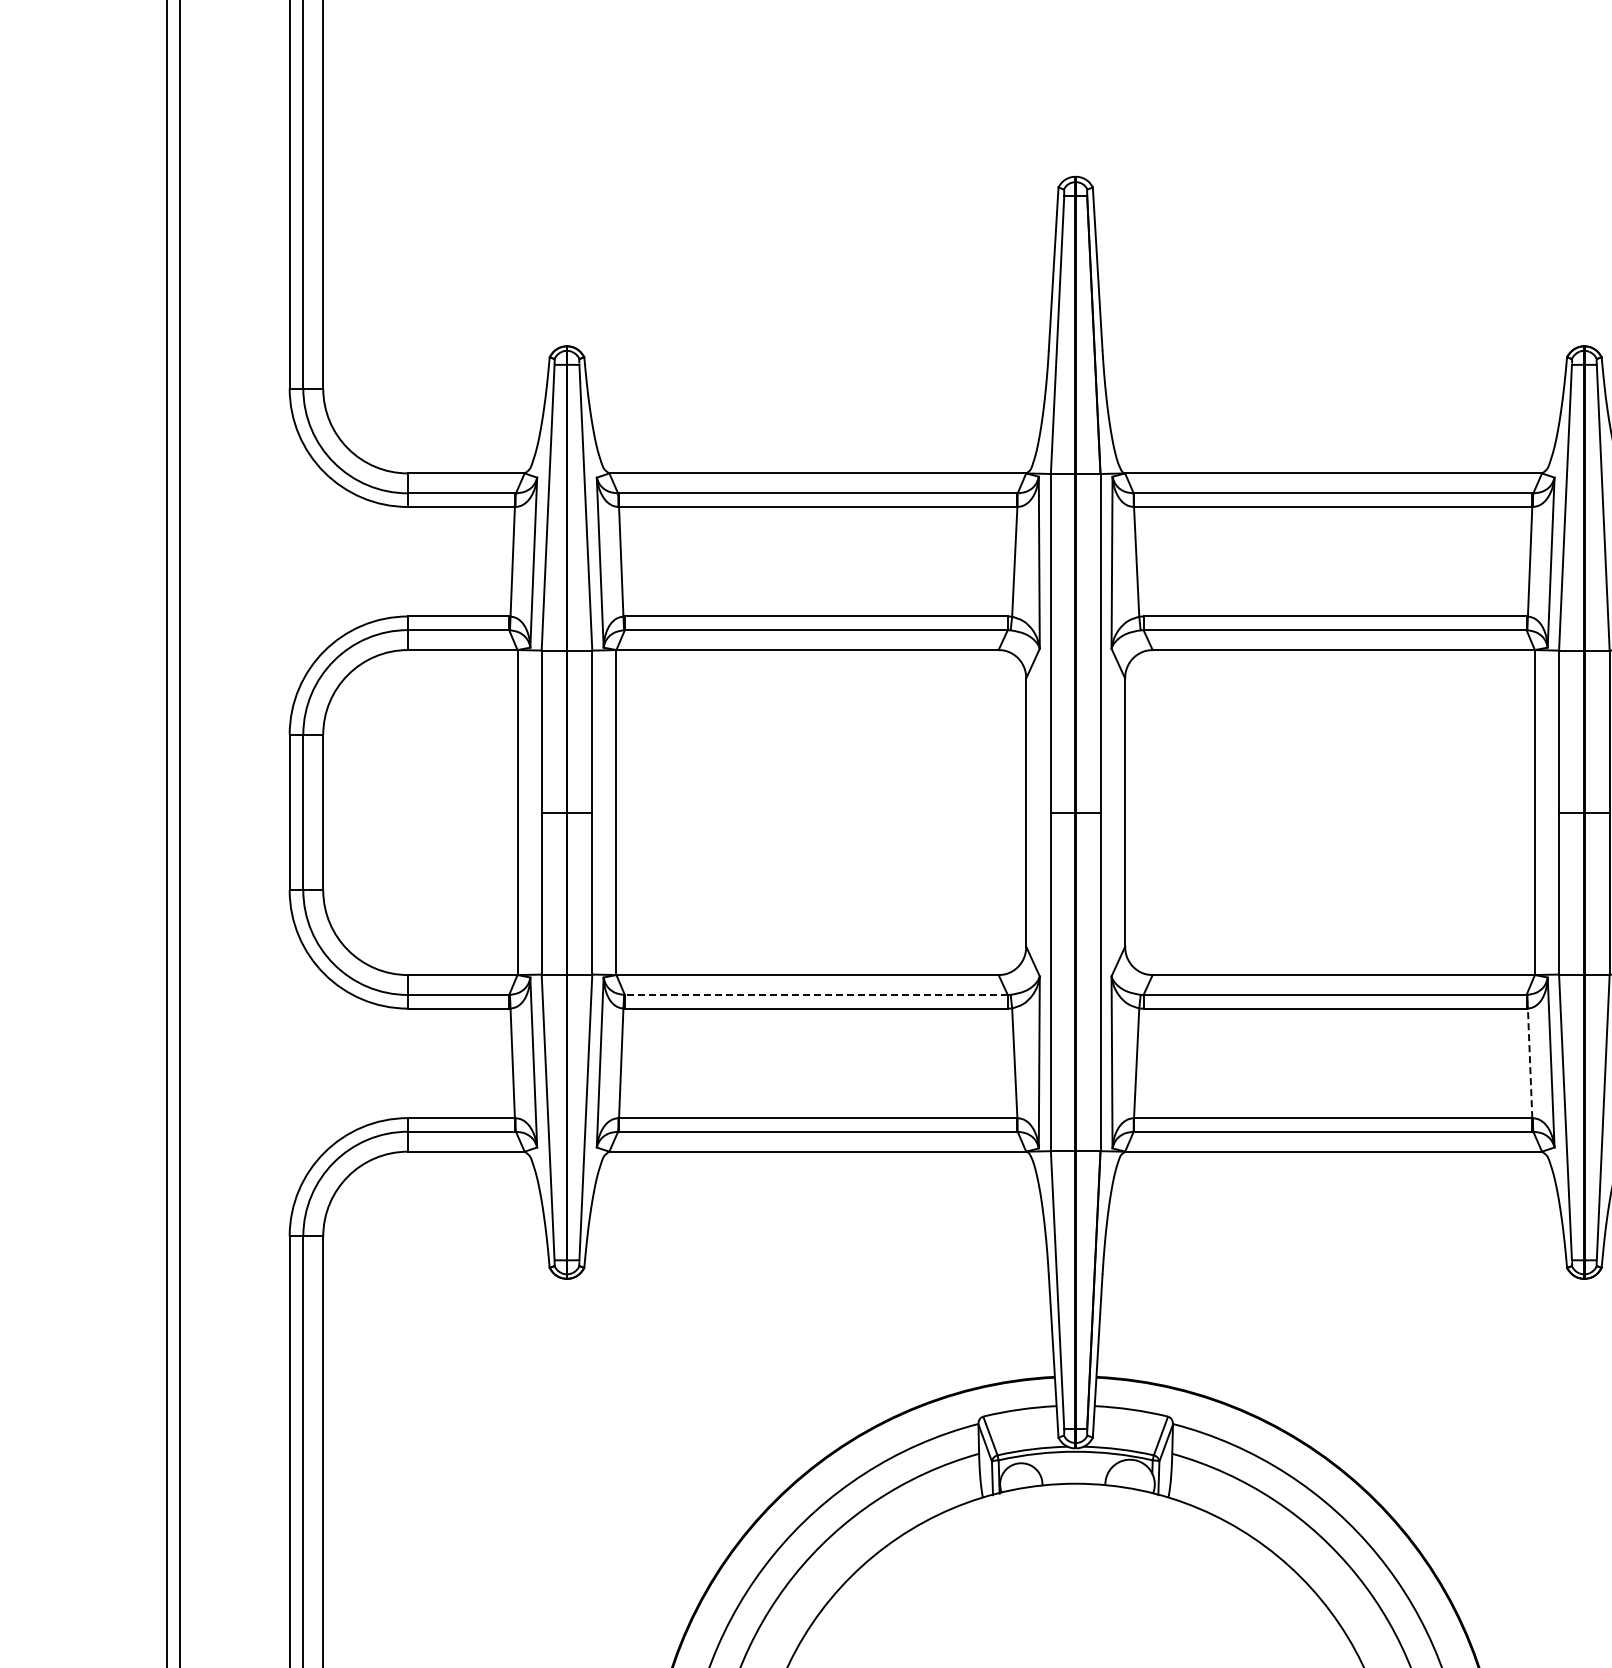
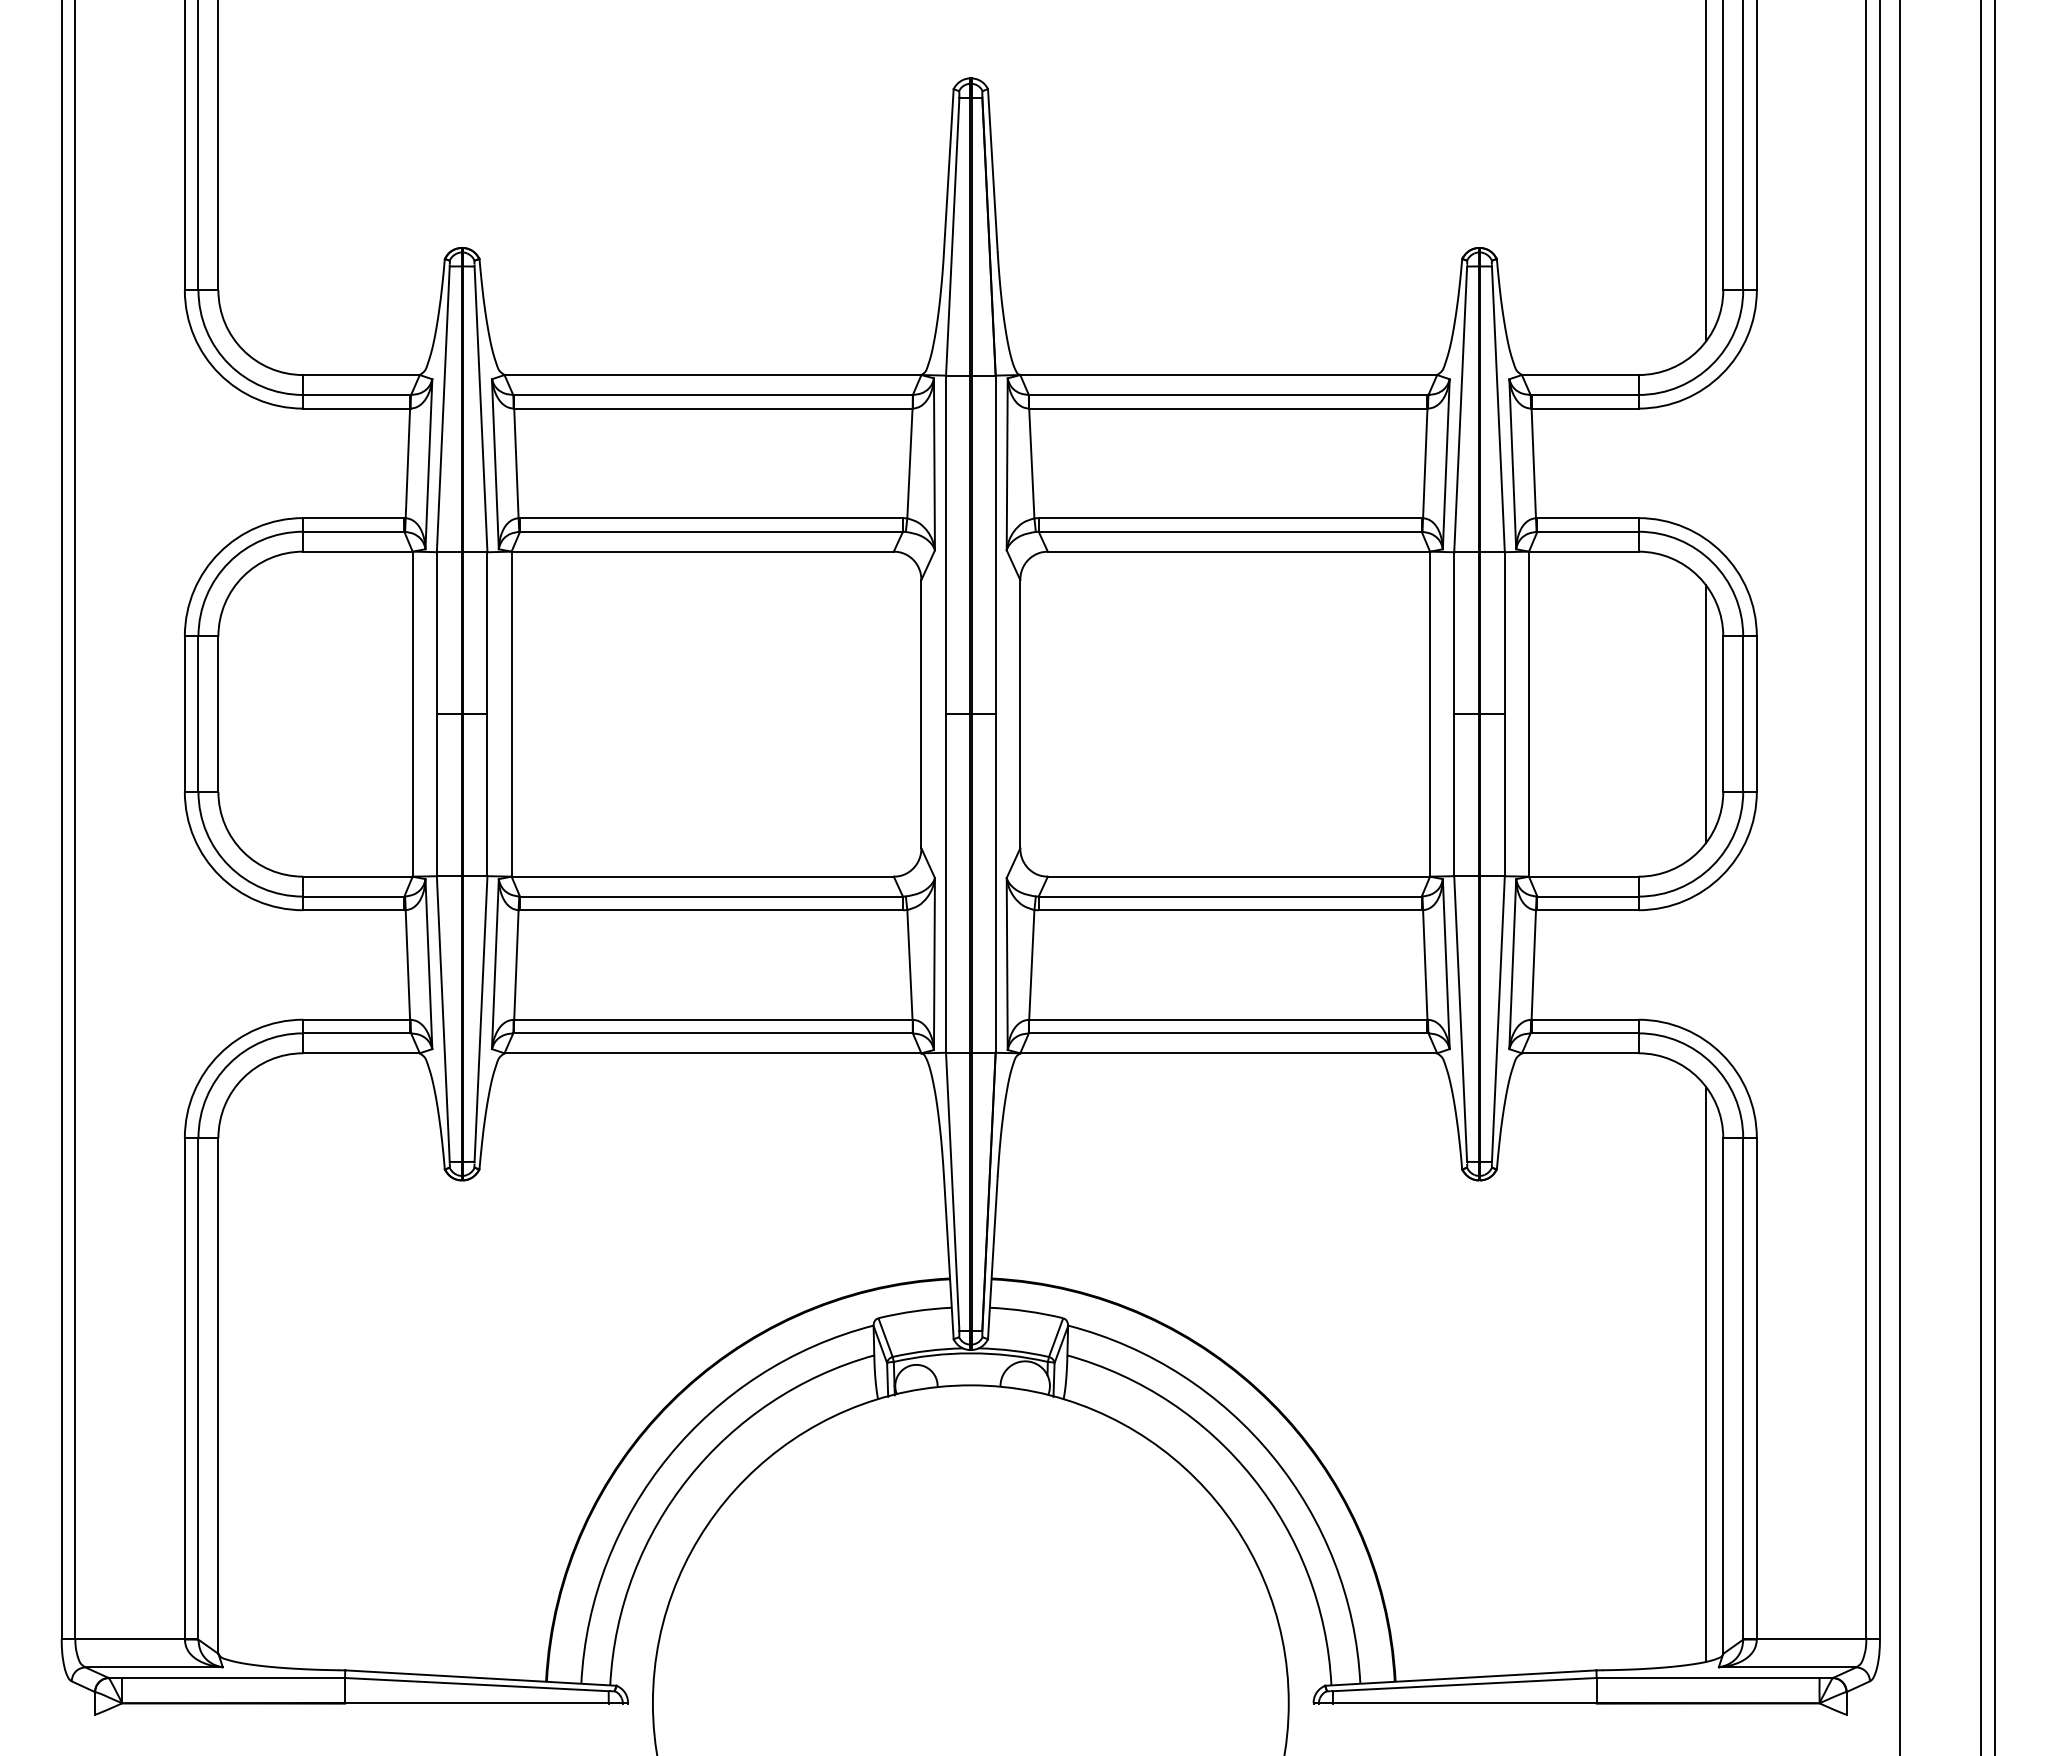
line: (815, 994) -> (710, 896), dashed -> solid
line: (1530, 1062) -> (1425, 964), dashed -> solid

